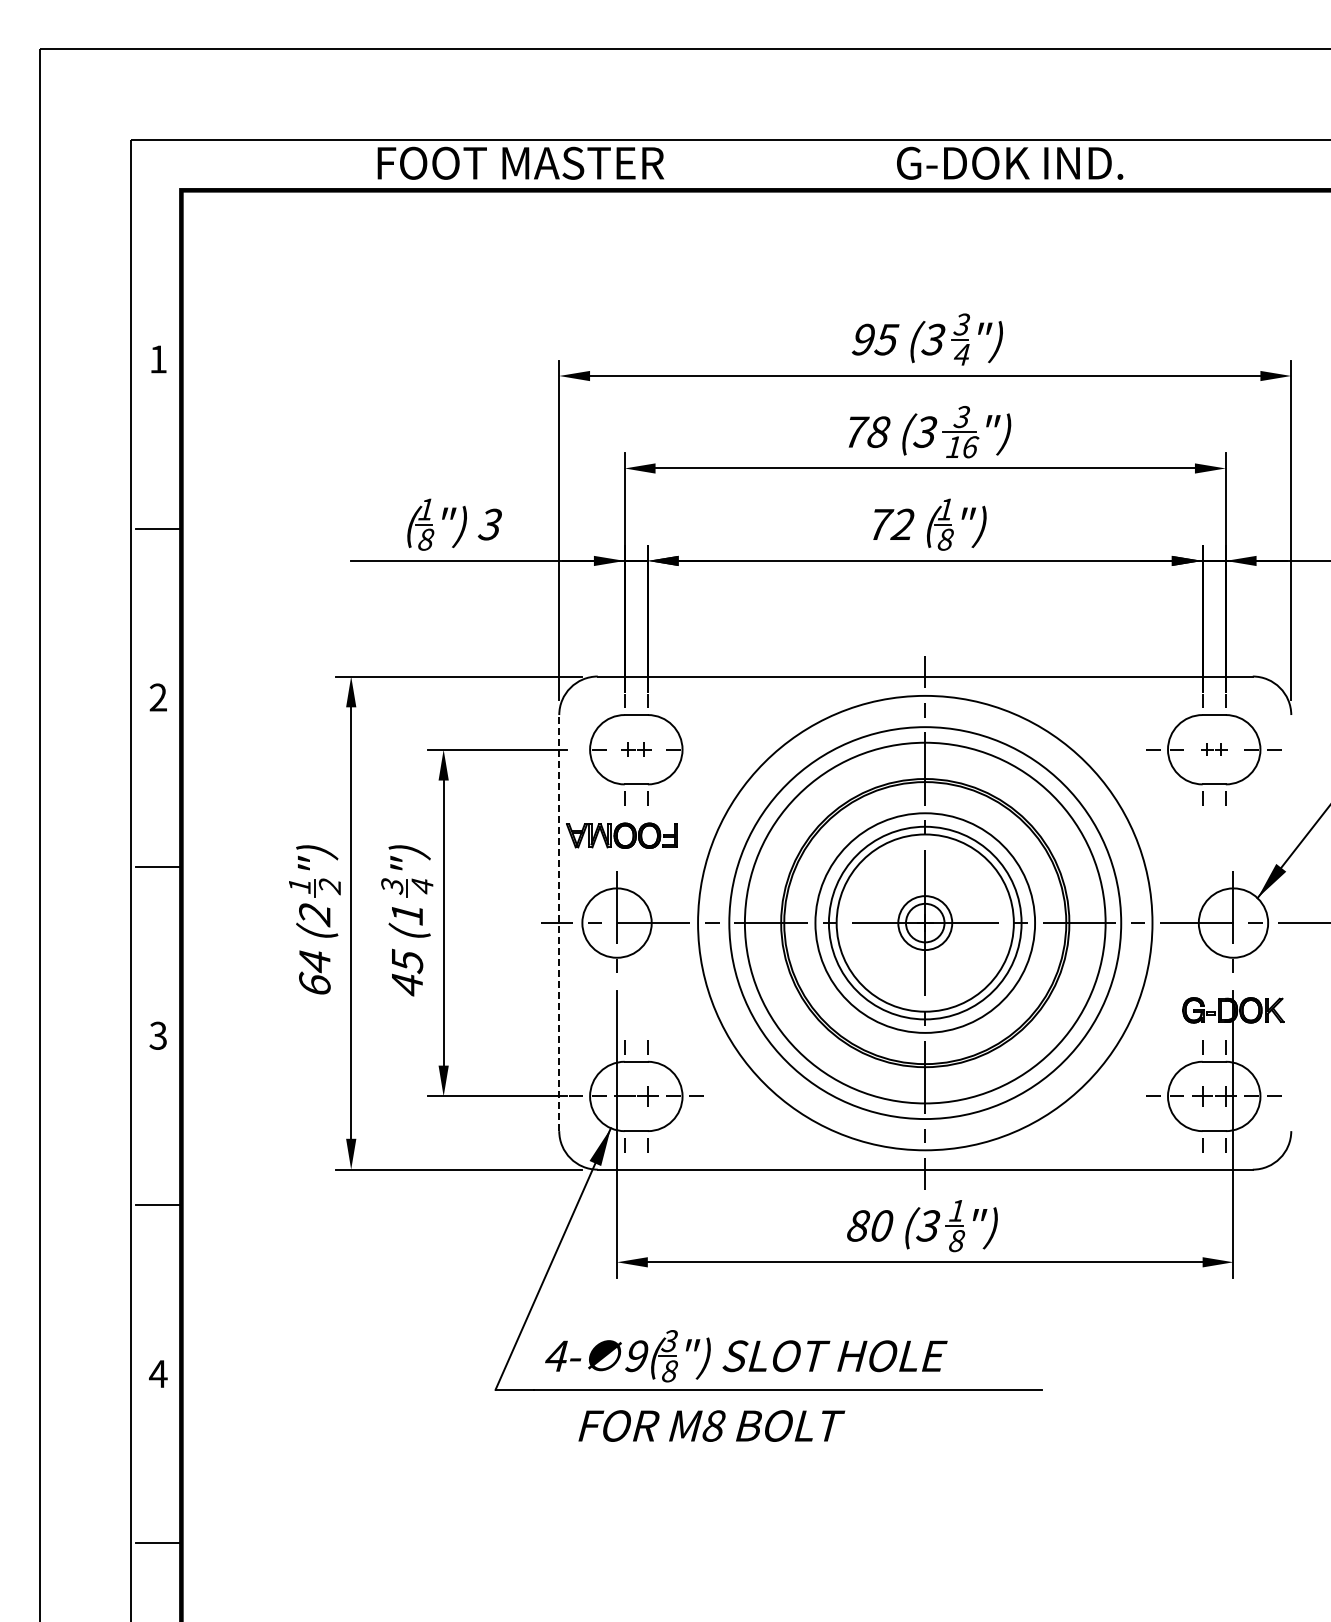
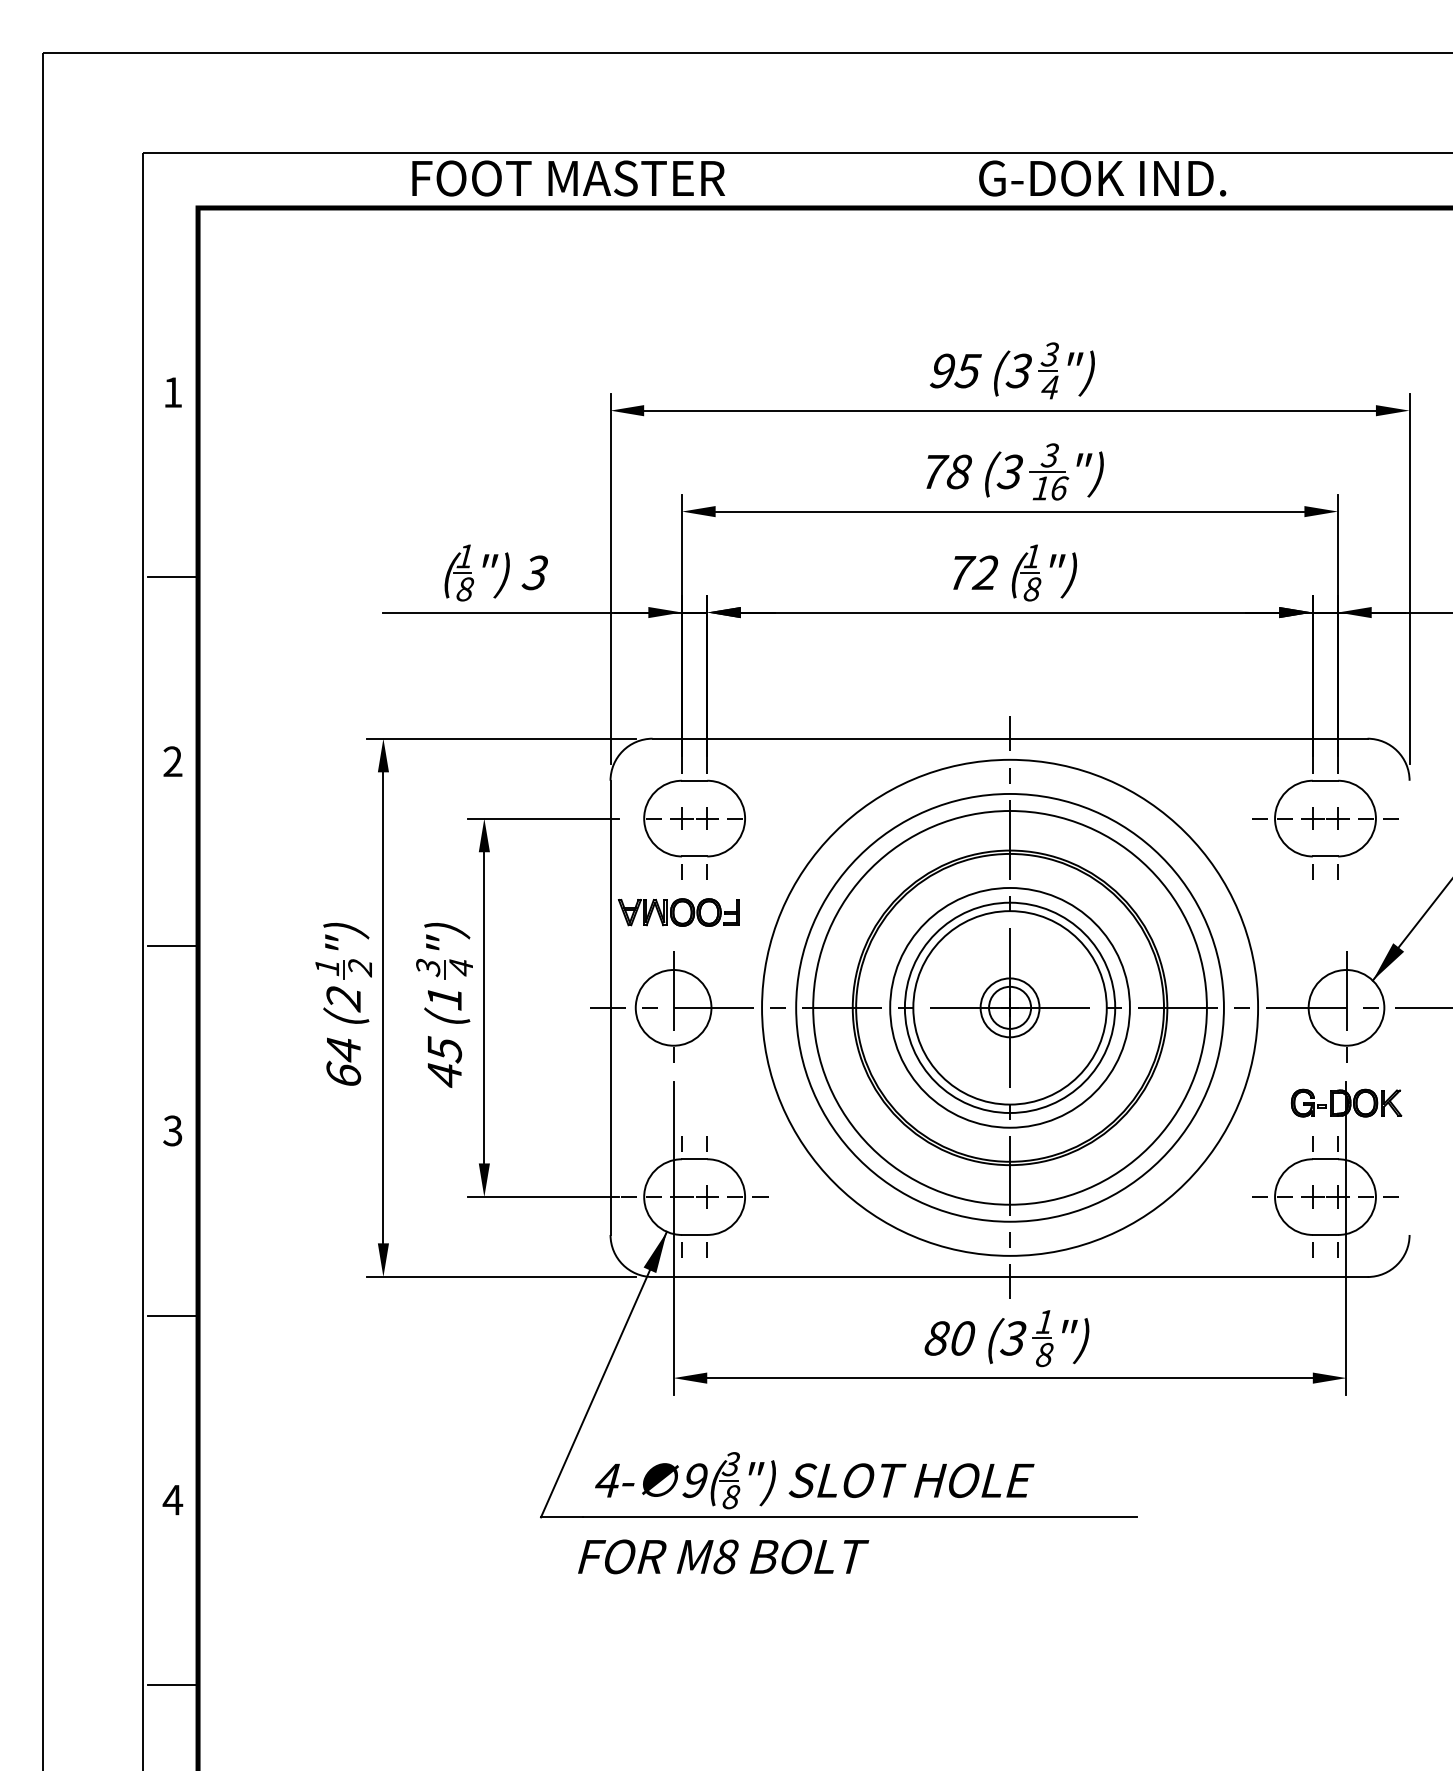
part: (636, 749) -> (694, 818), size x1.43
part: (1214, 749) -> (1325, 818), size x1.67
line: (559, 922) -> (610, 1007), dashed -> solid
text: (711, 1425) -> (723, 1556), moved

